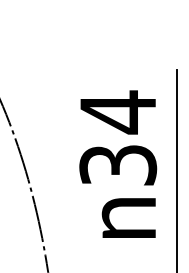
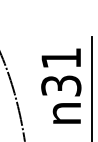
text: (116, 112) -> (60, 58), 34 -> 31

